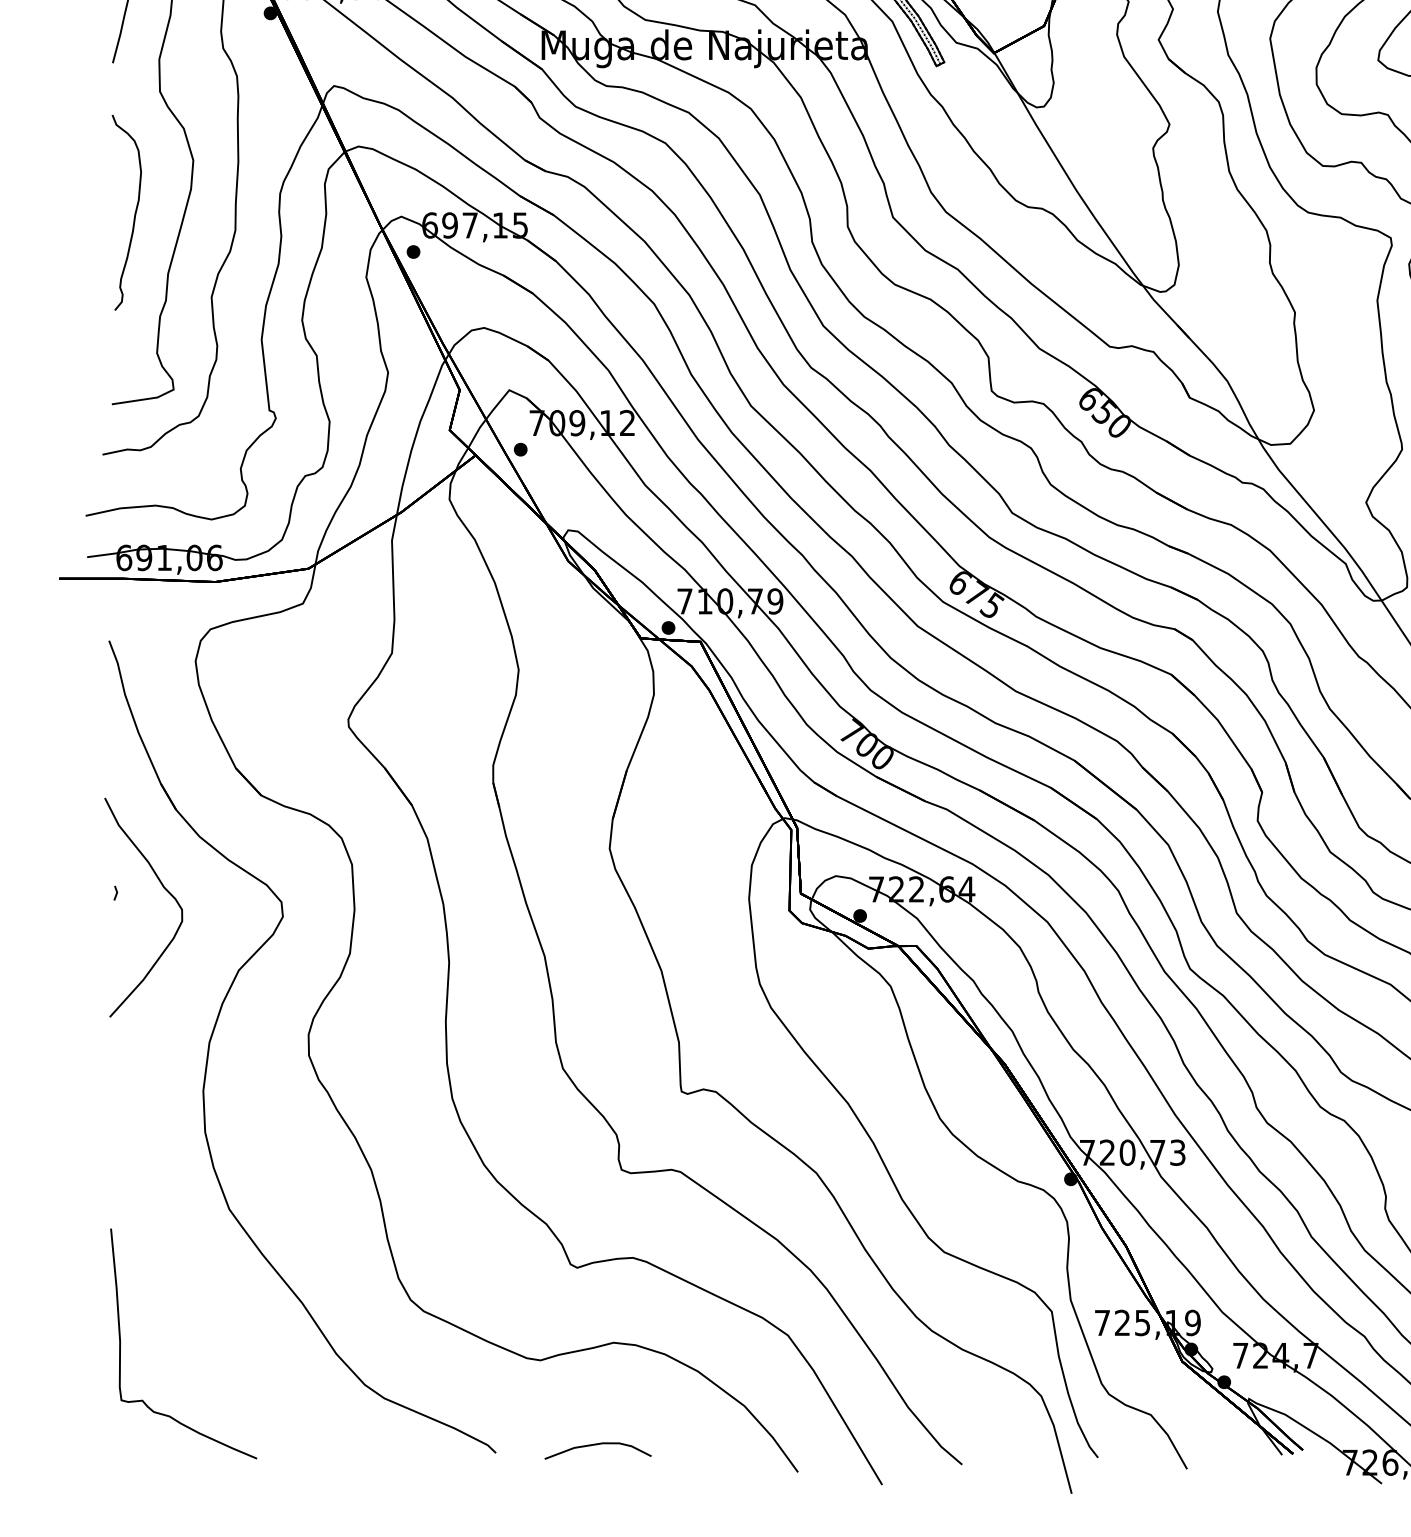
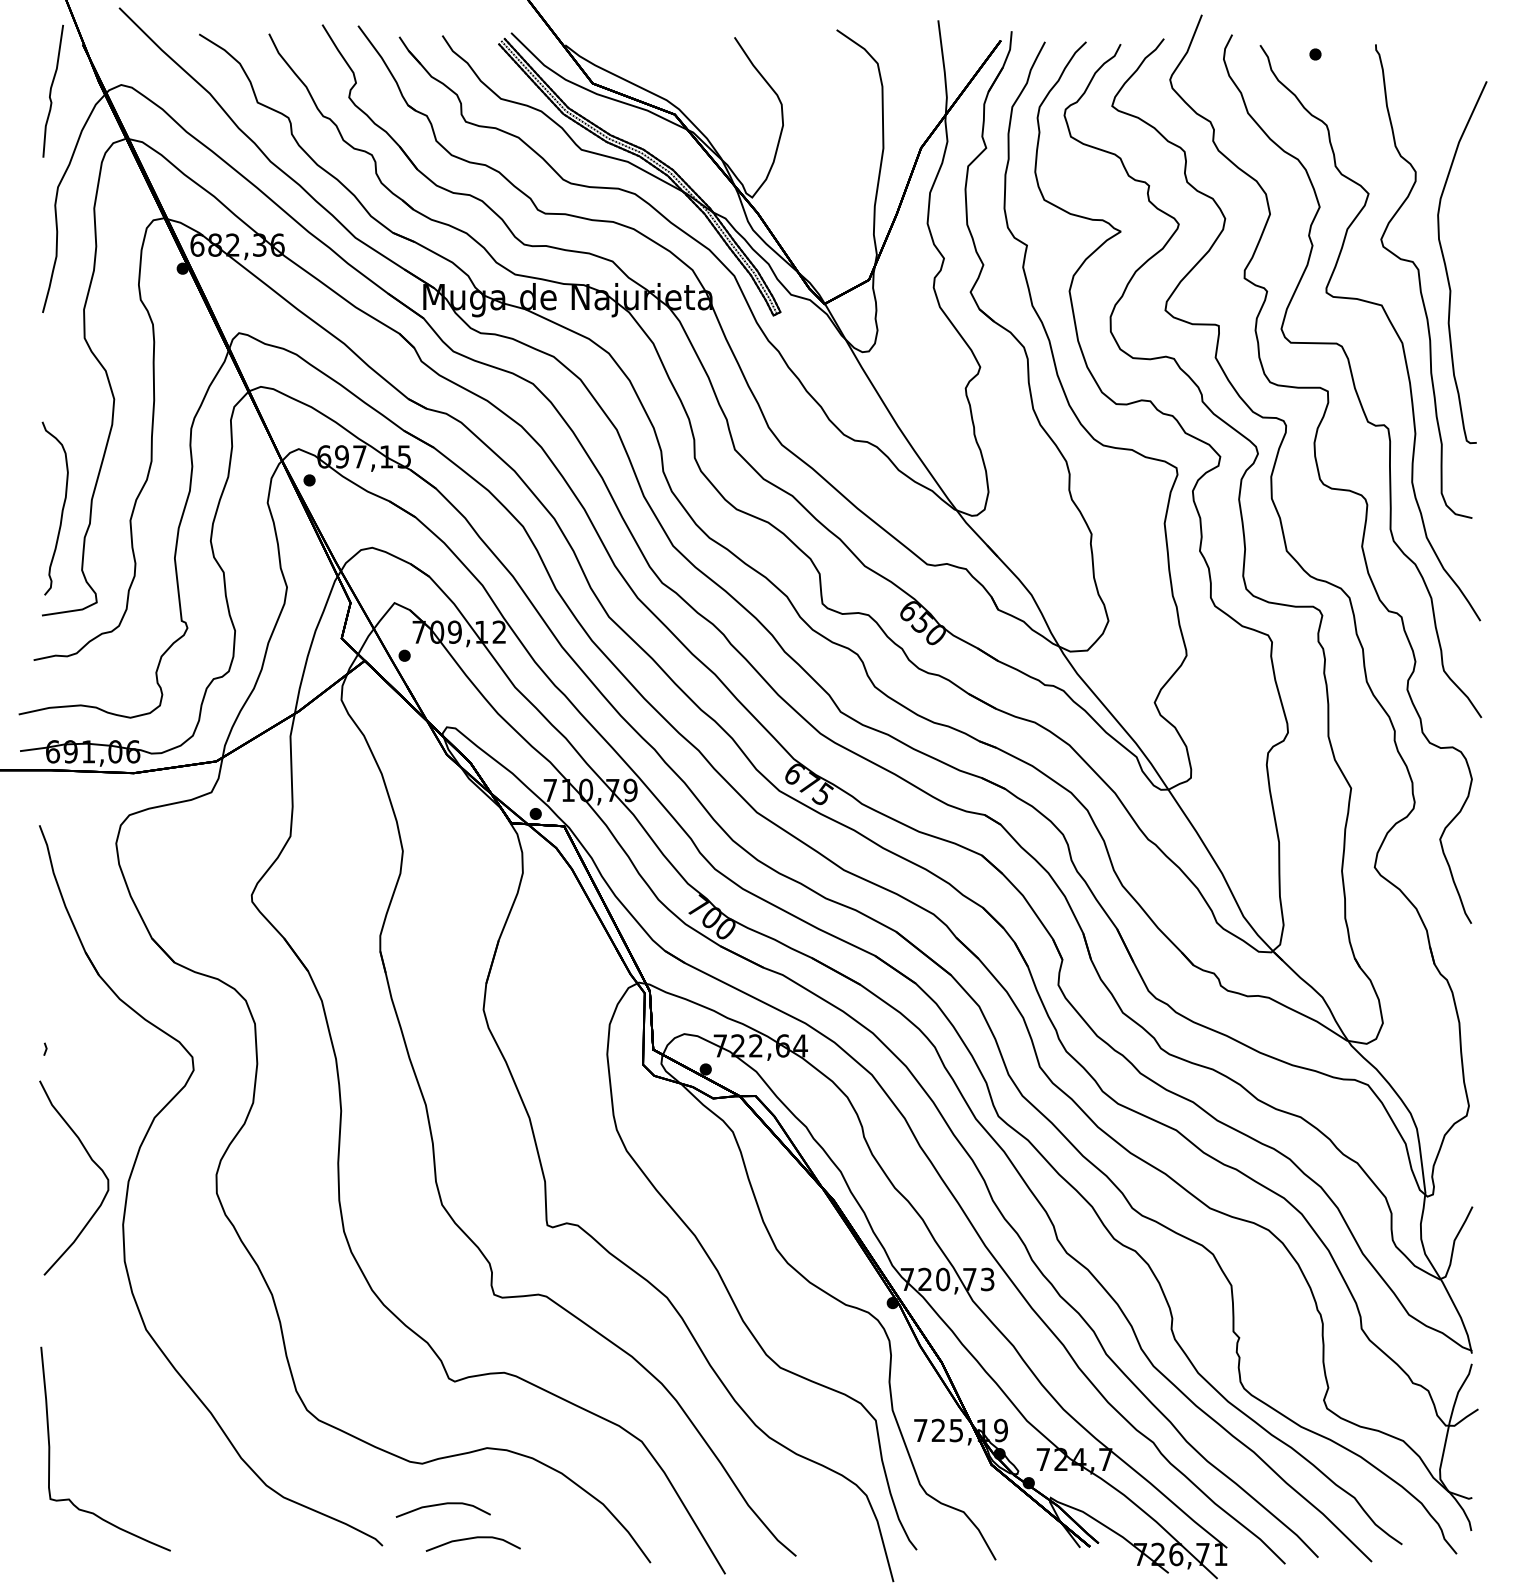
curve: (133, 214) -> (61, 510), moved
curve: (163, 887) -> (91, 1160), moved
curve: (562, 1407) -> (441, 1505), added

